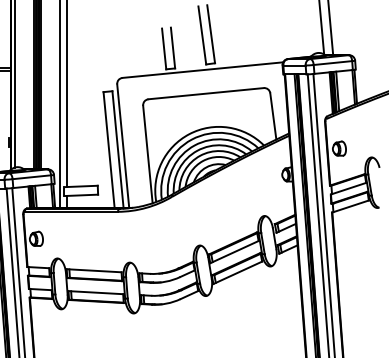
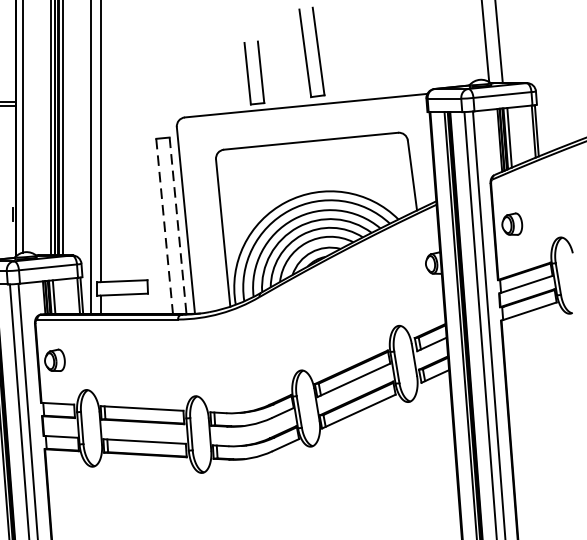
line: (118, 149) -> (178, 225), solid -> dashed
line: (109, 150) -> (165, 226), solid -> dashed

